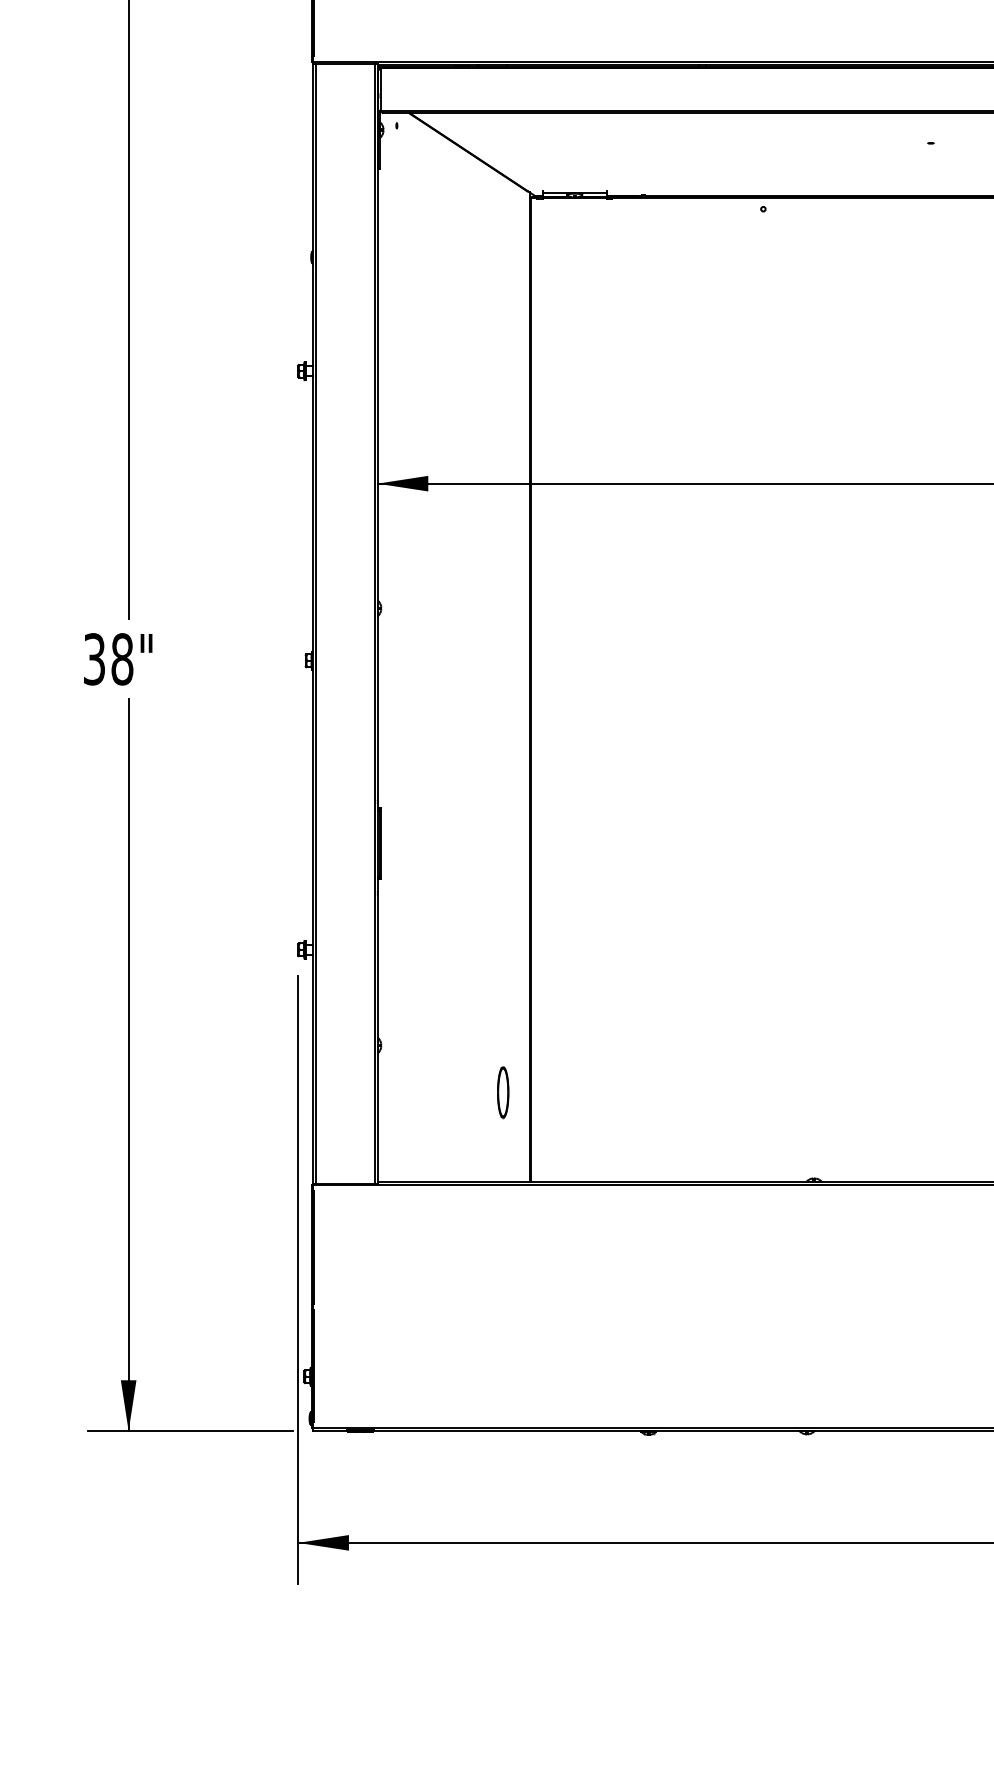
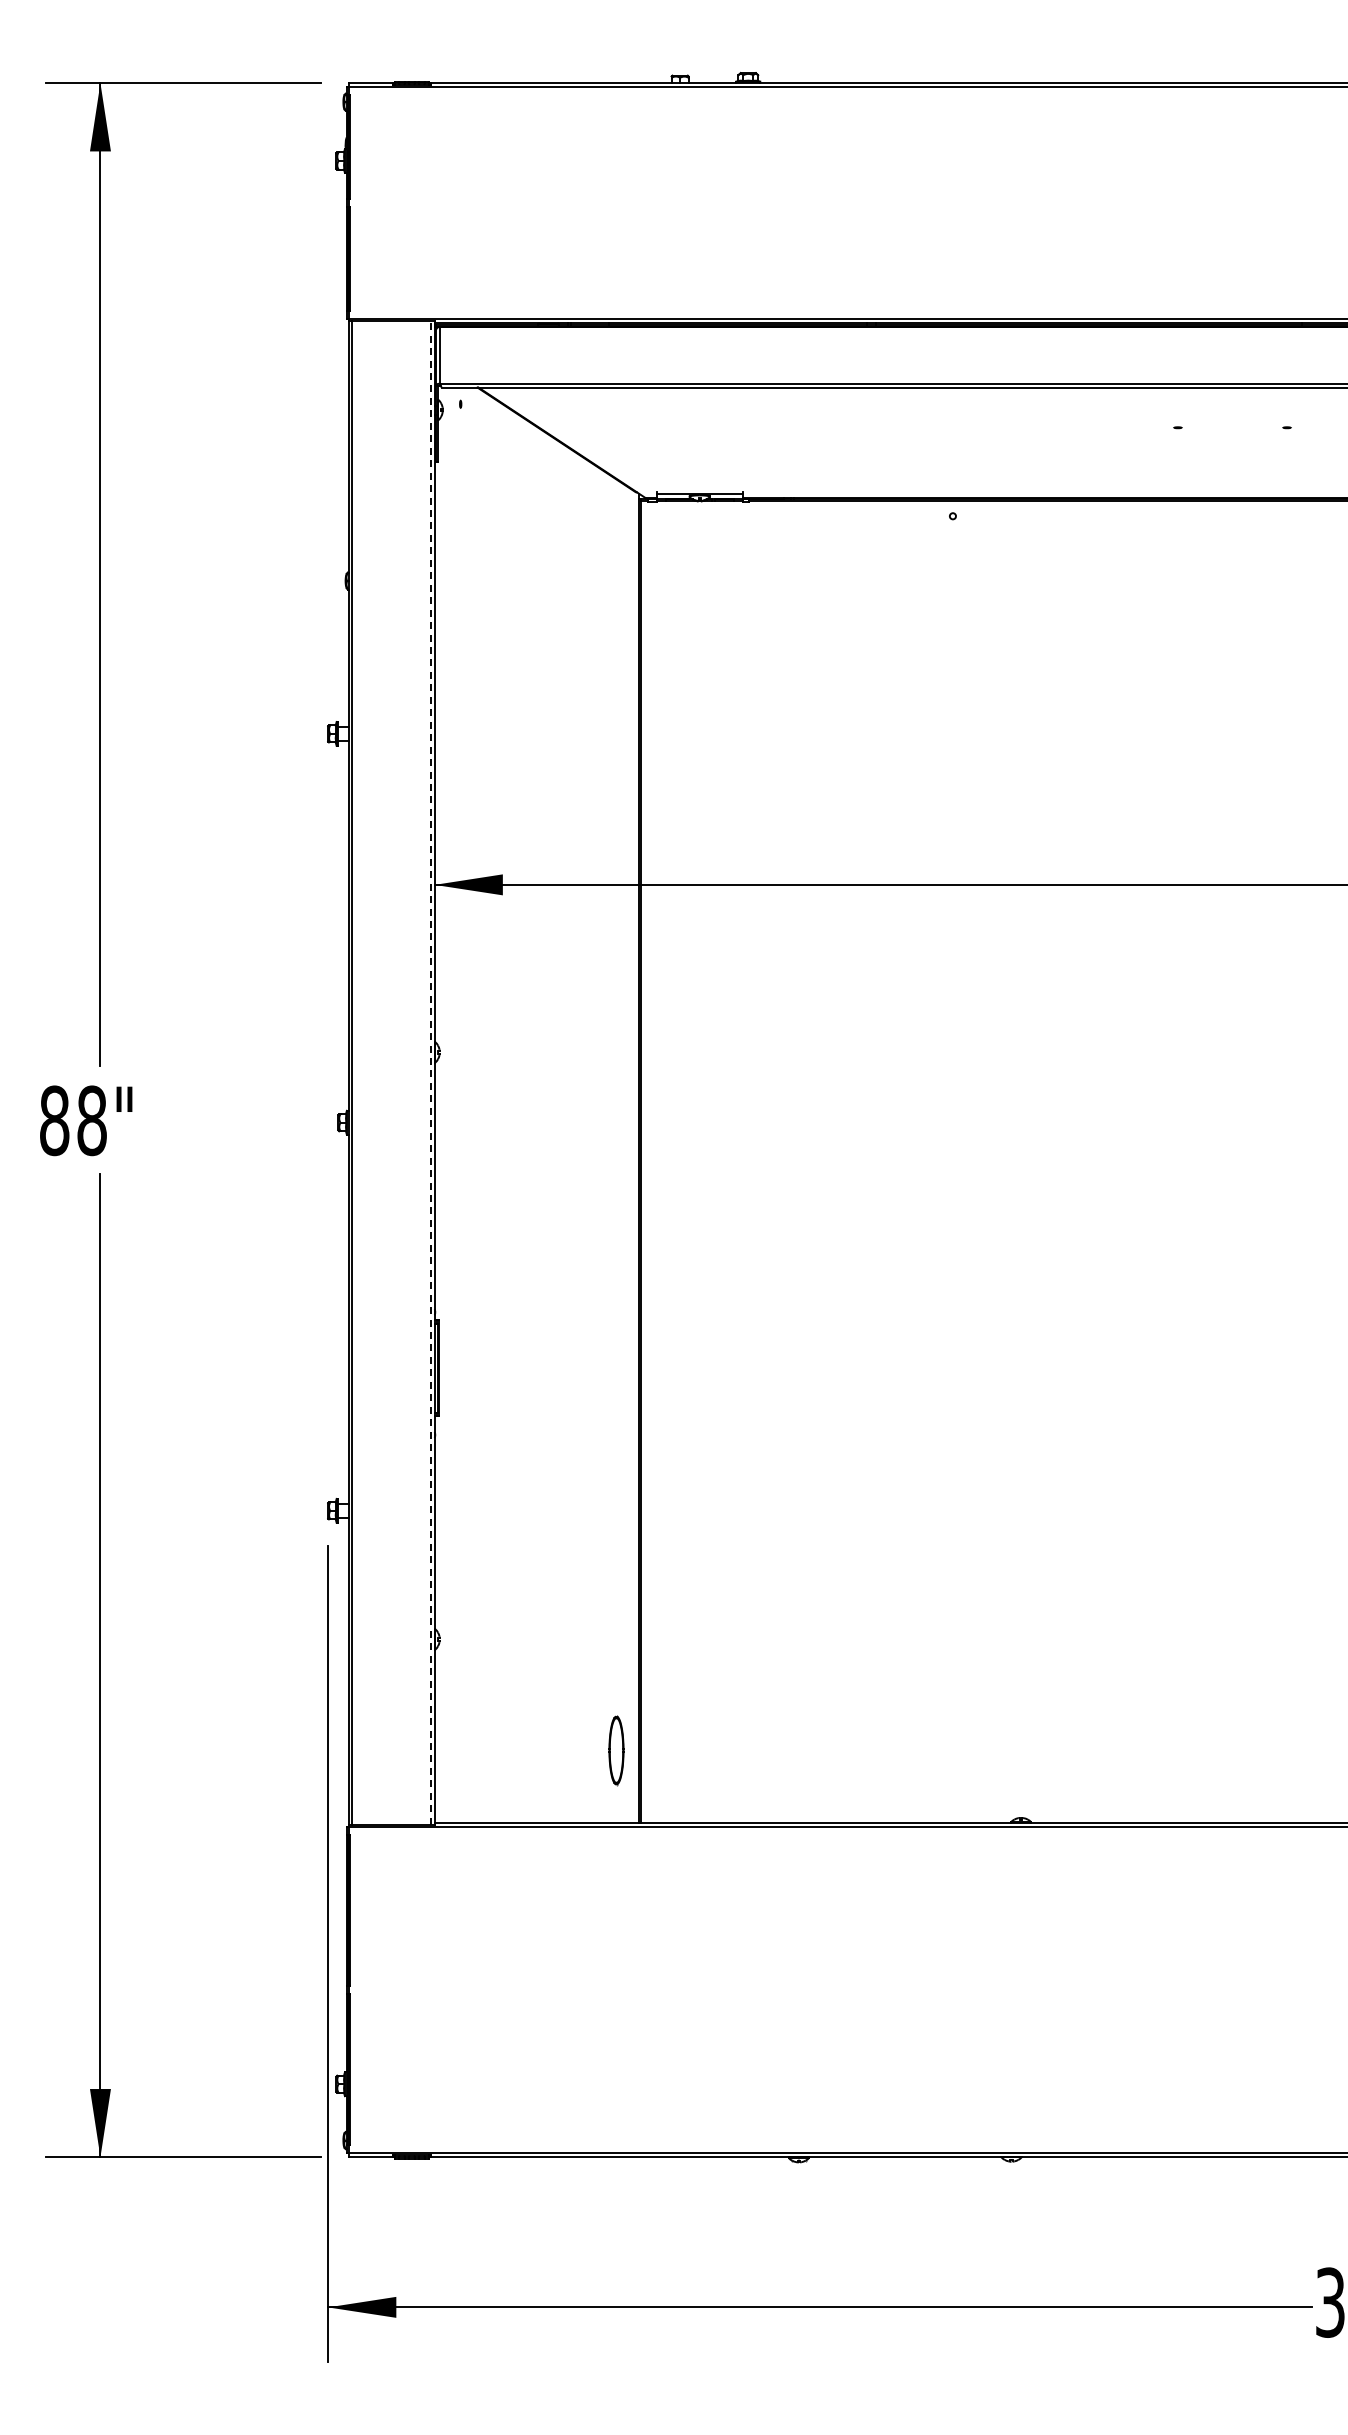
line: (374, 624) -> (430, 1073), solid -> dashed
text: (94, 659) -> (54, 1120), 38" -> 88"
part: (503, 1092) -> (616, 1750), moved

